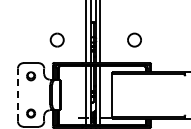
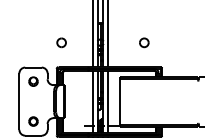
part: (57, 39) -> (61, 42), size x0.62
part: (134, 39) -> (144, 42), size x0.62
line: (17, 94) -> (18, 101), dashed -> solid

